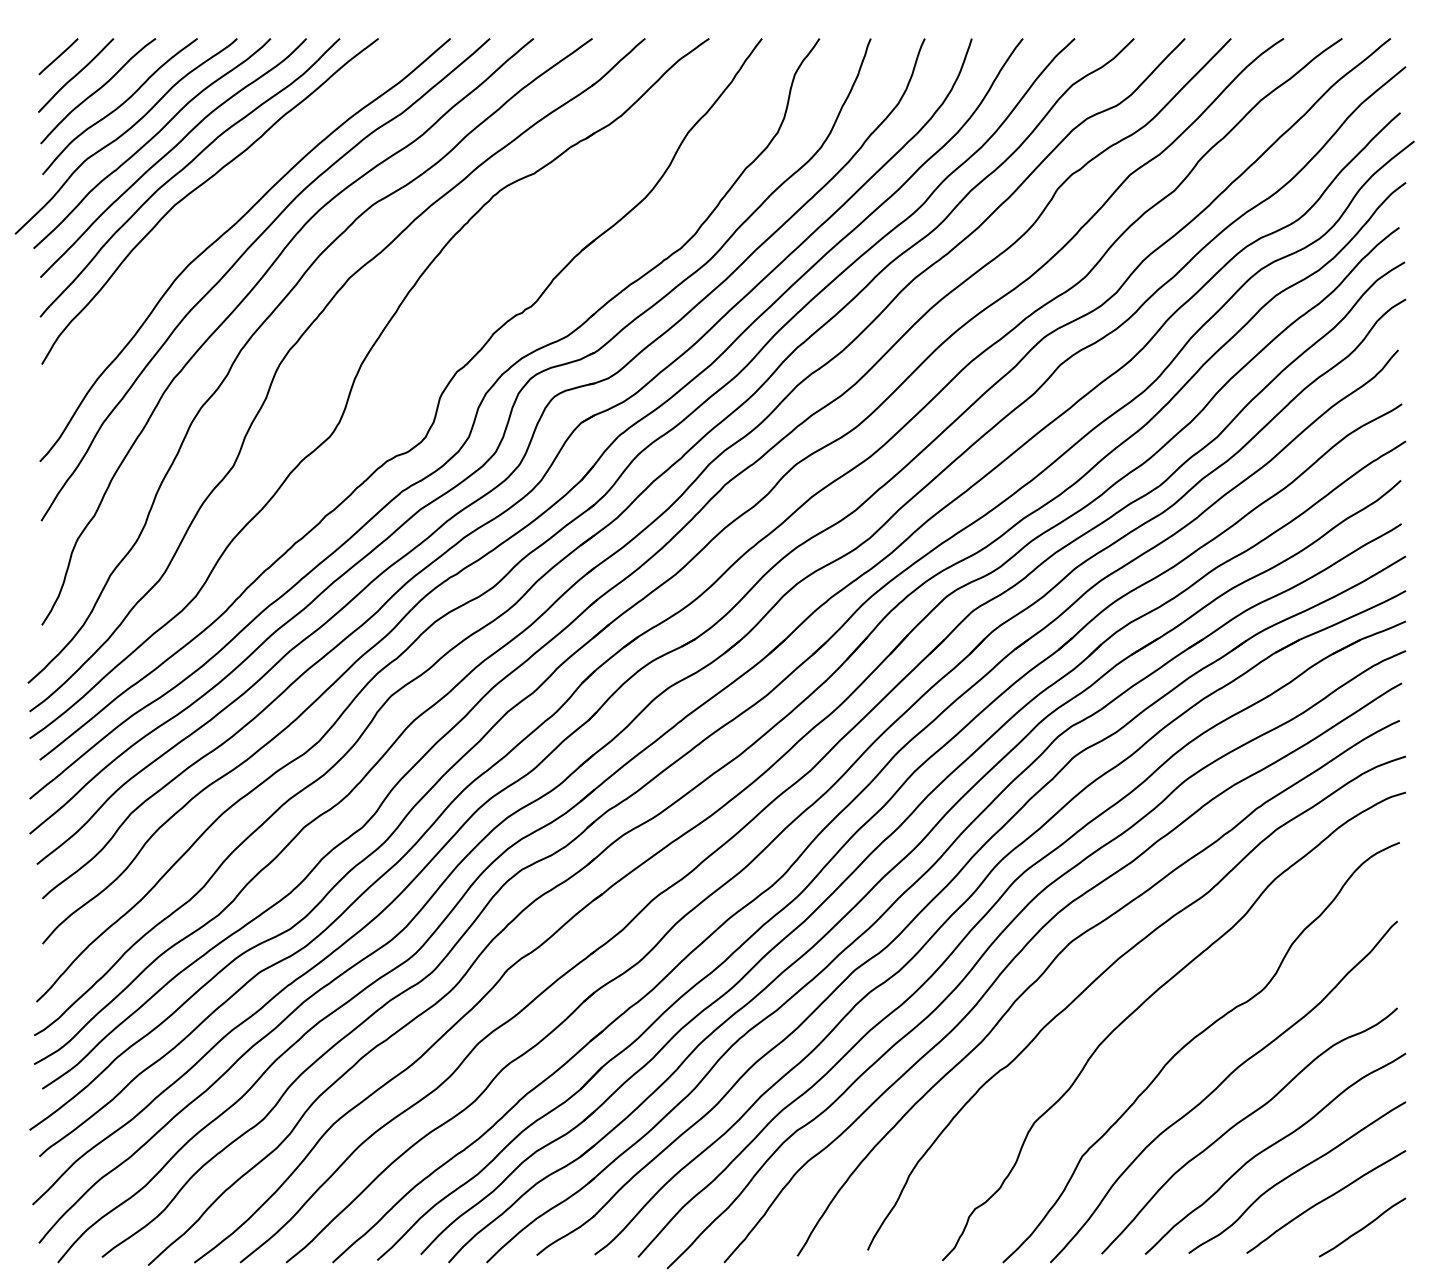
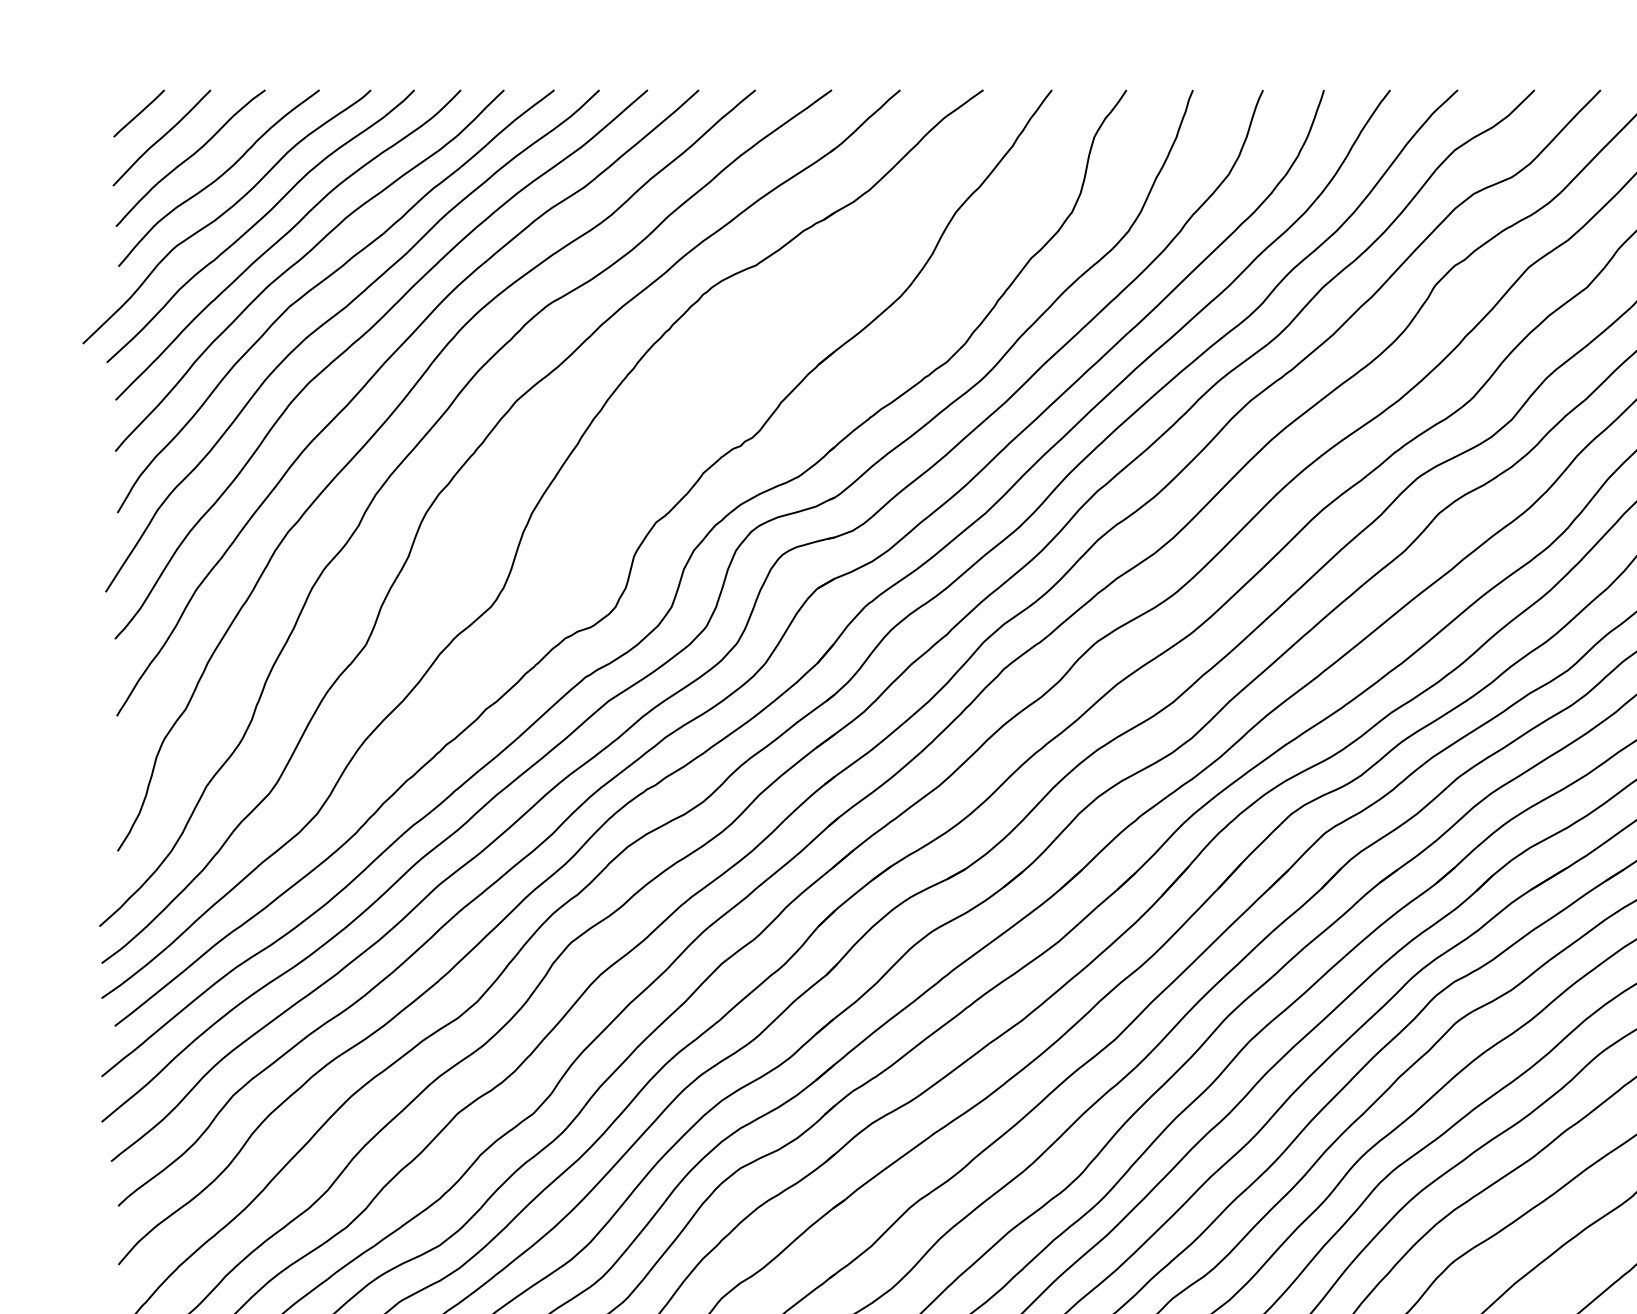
curve: (208, 214) -> (333, 318), added

